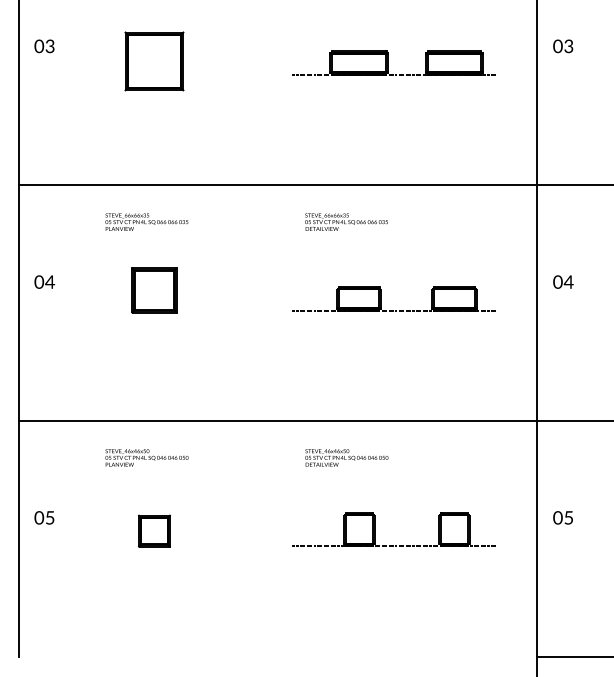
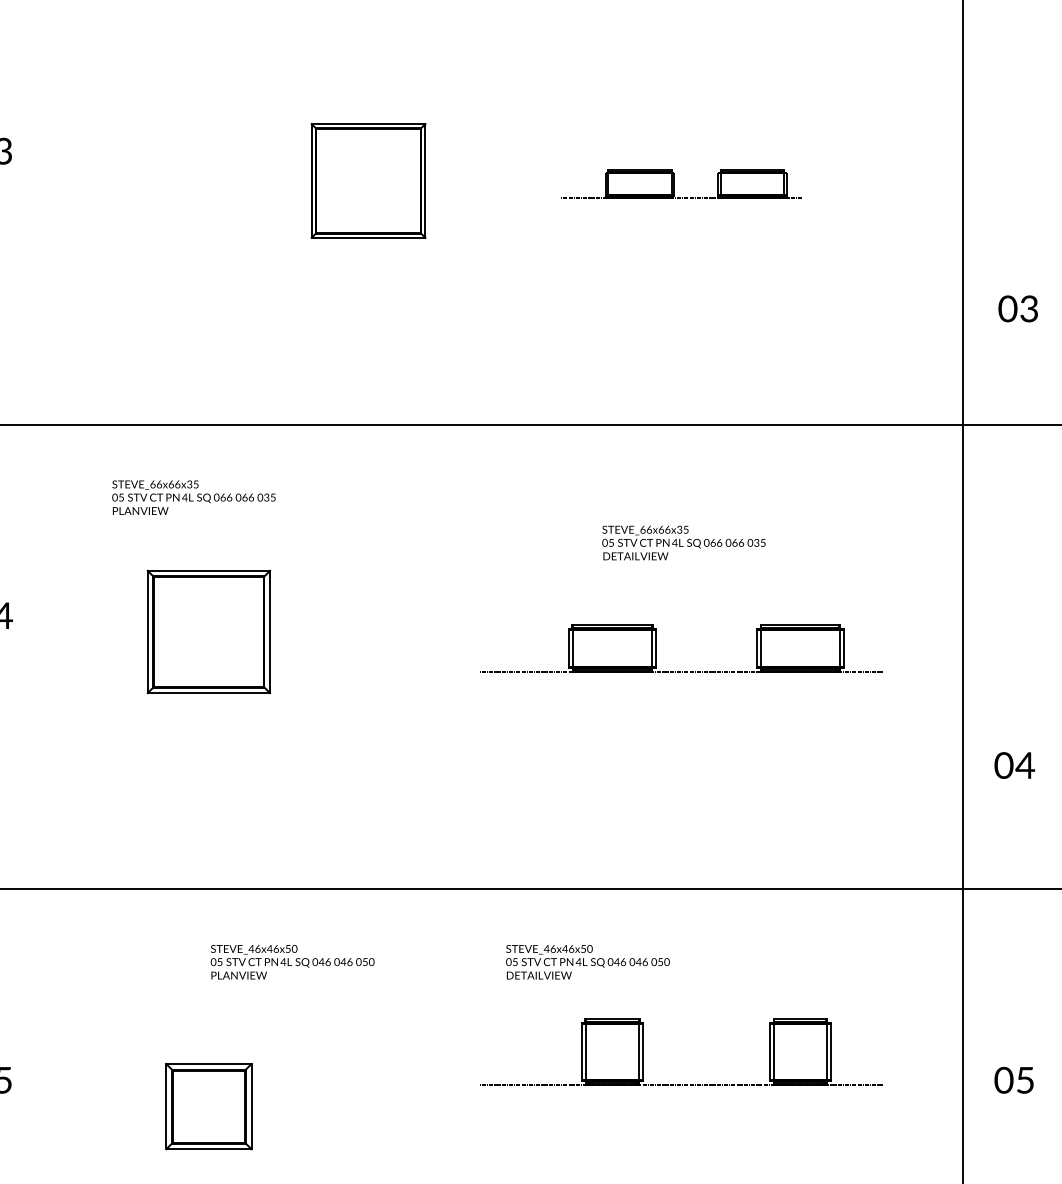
text: (563, 46) -> (1018, 309), moved
part: (154, 61) -> (368, 181), moved
part: (393, 62) -> (679, 183), size x0.6
text: (346, 221) -> (683, 541), moved
text: (563, 281) -> (1014, 764), moved
part: (154, 290) -> (208, 632), size x1.4
text: (146, 457) -> (291, 961), moved
part: (154, 530) -> (208, 1105), size x1.4
part: (393, 545) -> (679, 1083), moved

